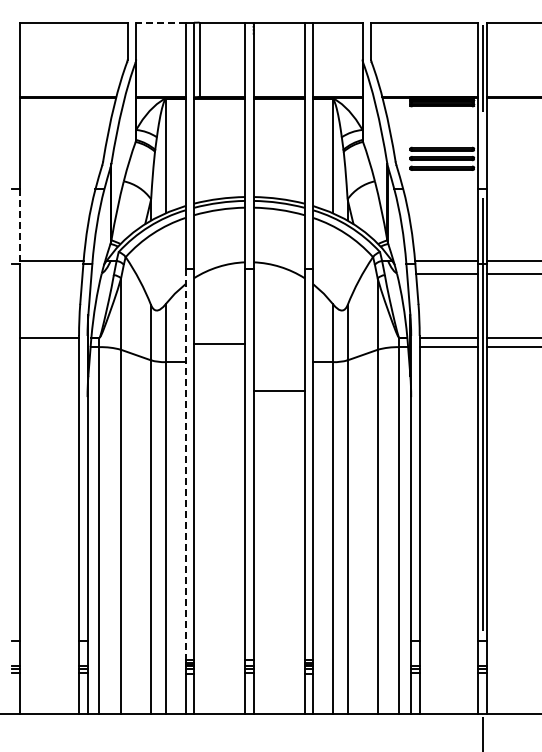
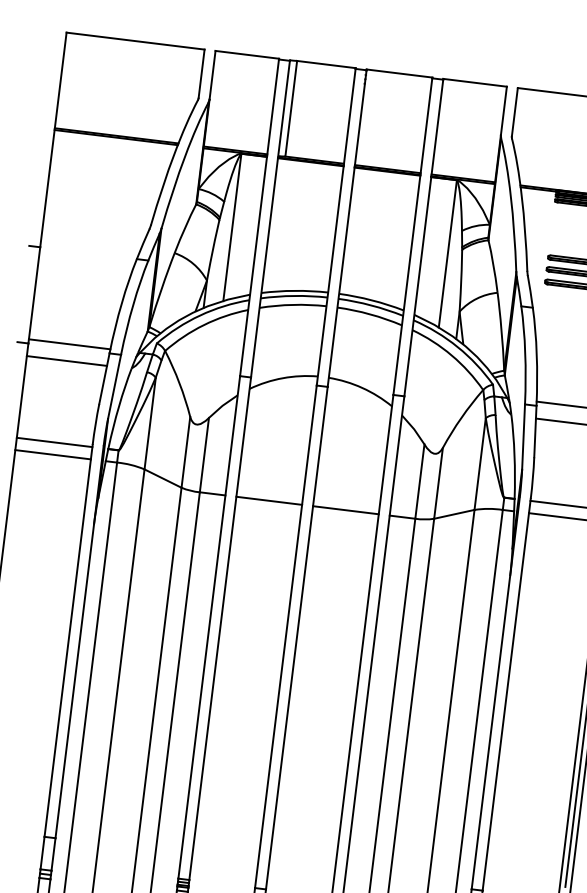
line: (160, 22) -> (246, 54), dashed -> solid
line: (20, 227) -> (34, 296), dashed -> solid
line: (51, 274) -> (66, 361), added
line: (219, 344) -> (269, 501), moved
line: (49, 347) -> (52, 455), added
line: (278, 391) -> (344, 510), moved
line: (185, 465) -> (209, 628), dashed -> solid

